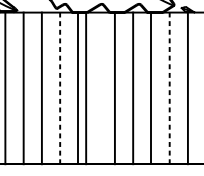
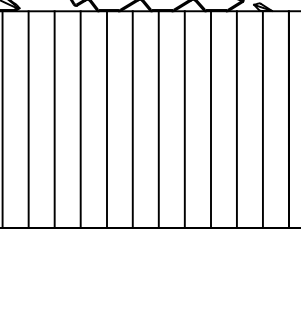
line: (60, 87) -> (80, 118), dashed -> solid
line: (169, 87) -> (236, 118), dashed -> solid
line: (85, 88) -> (132, 119), moved

